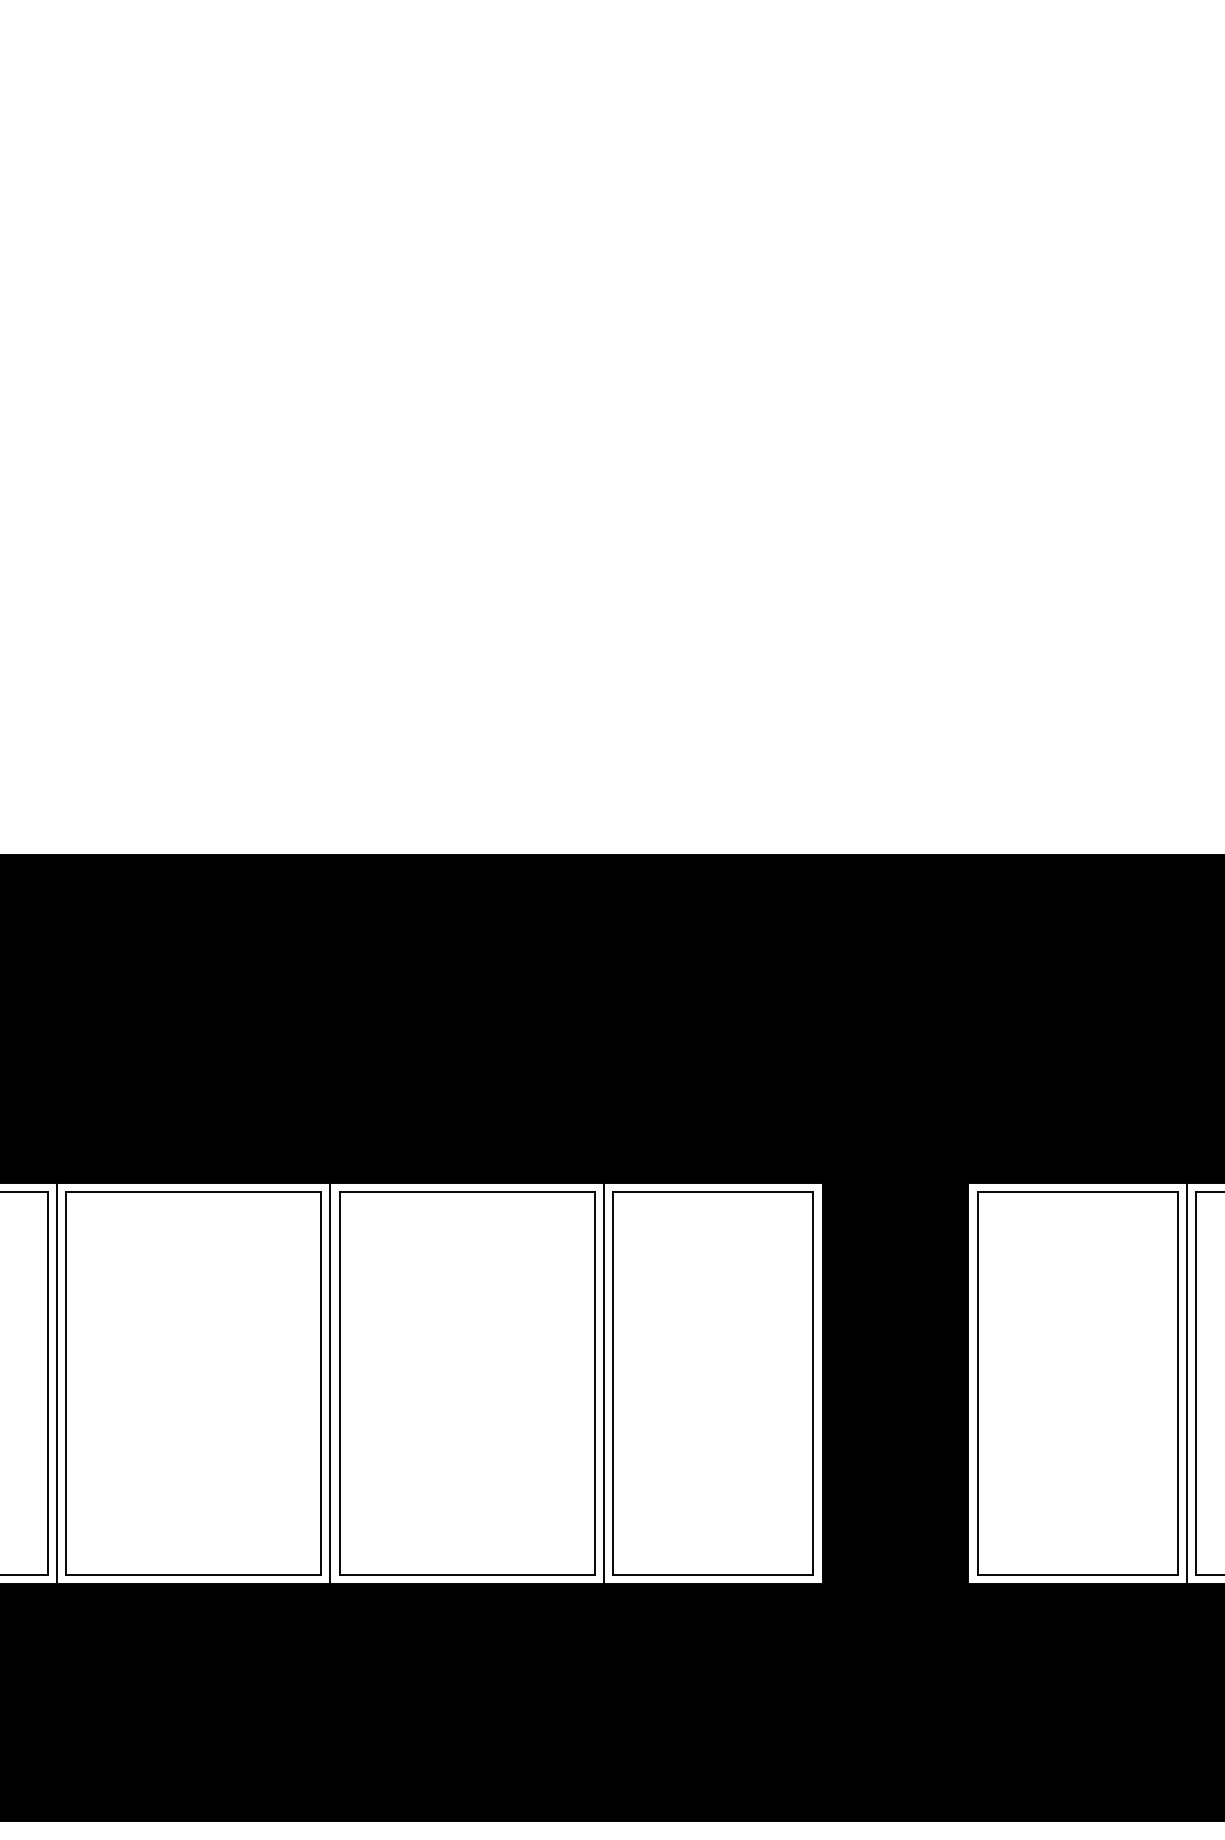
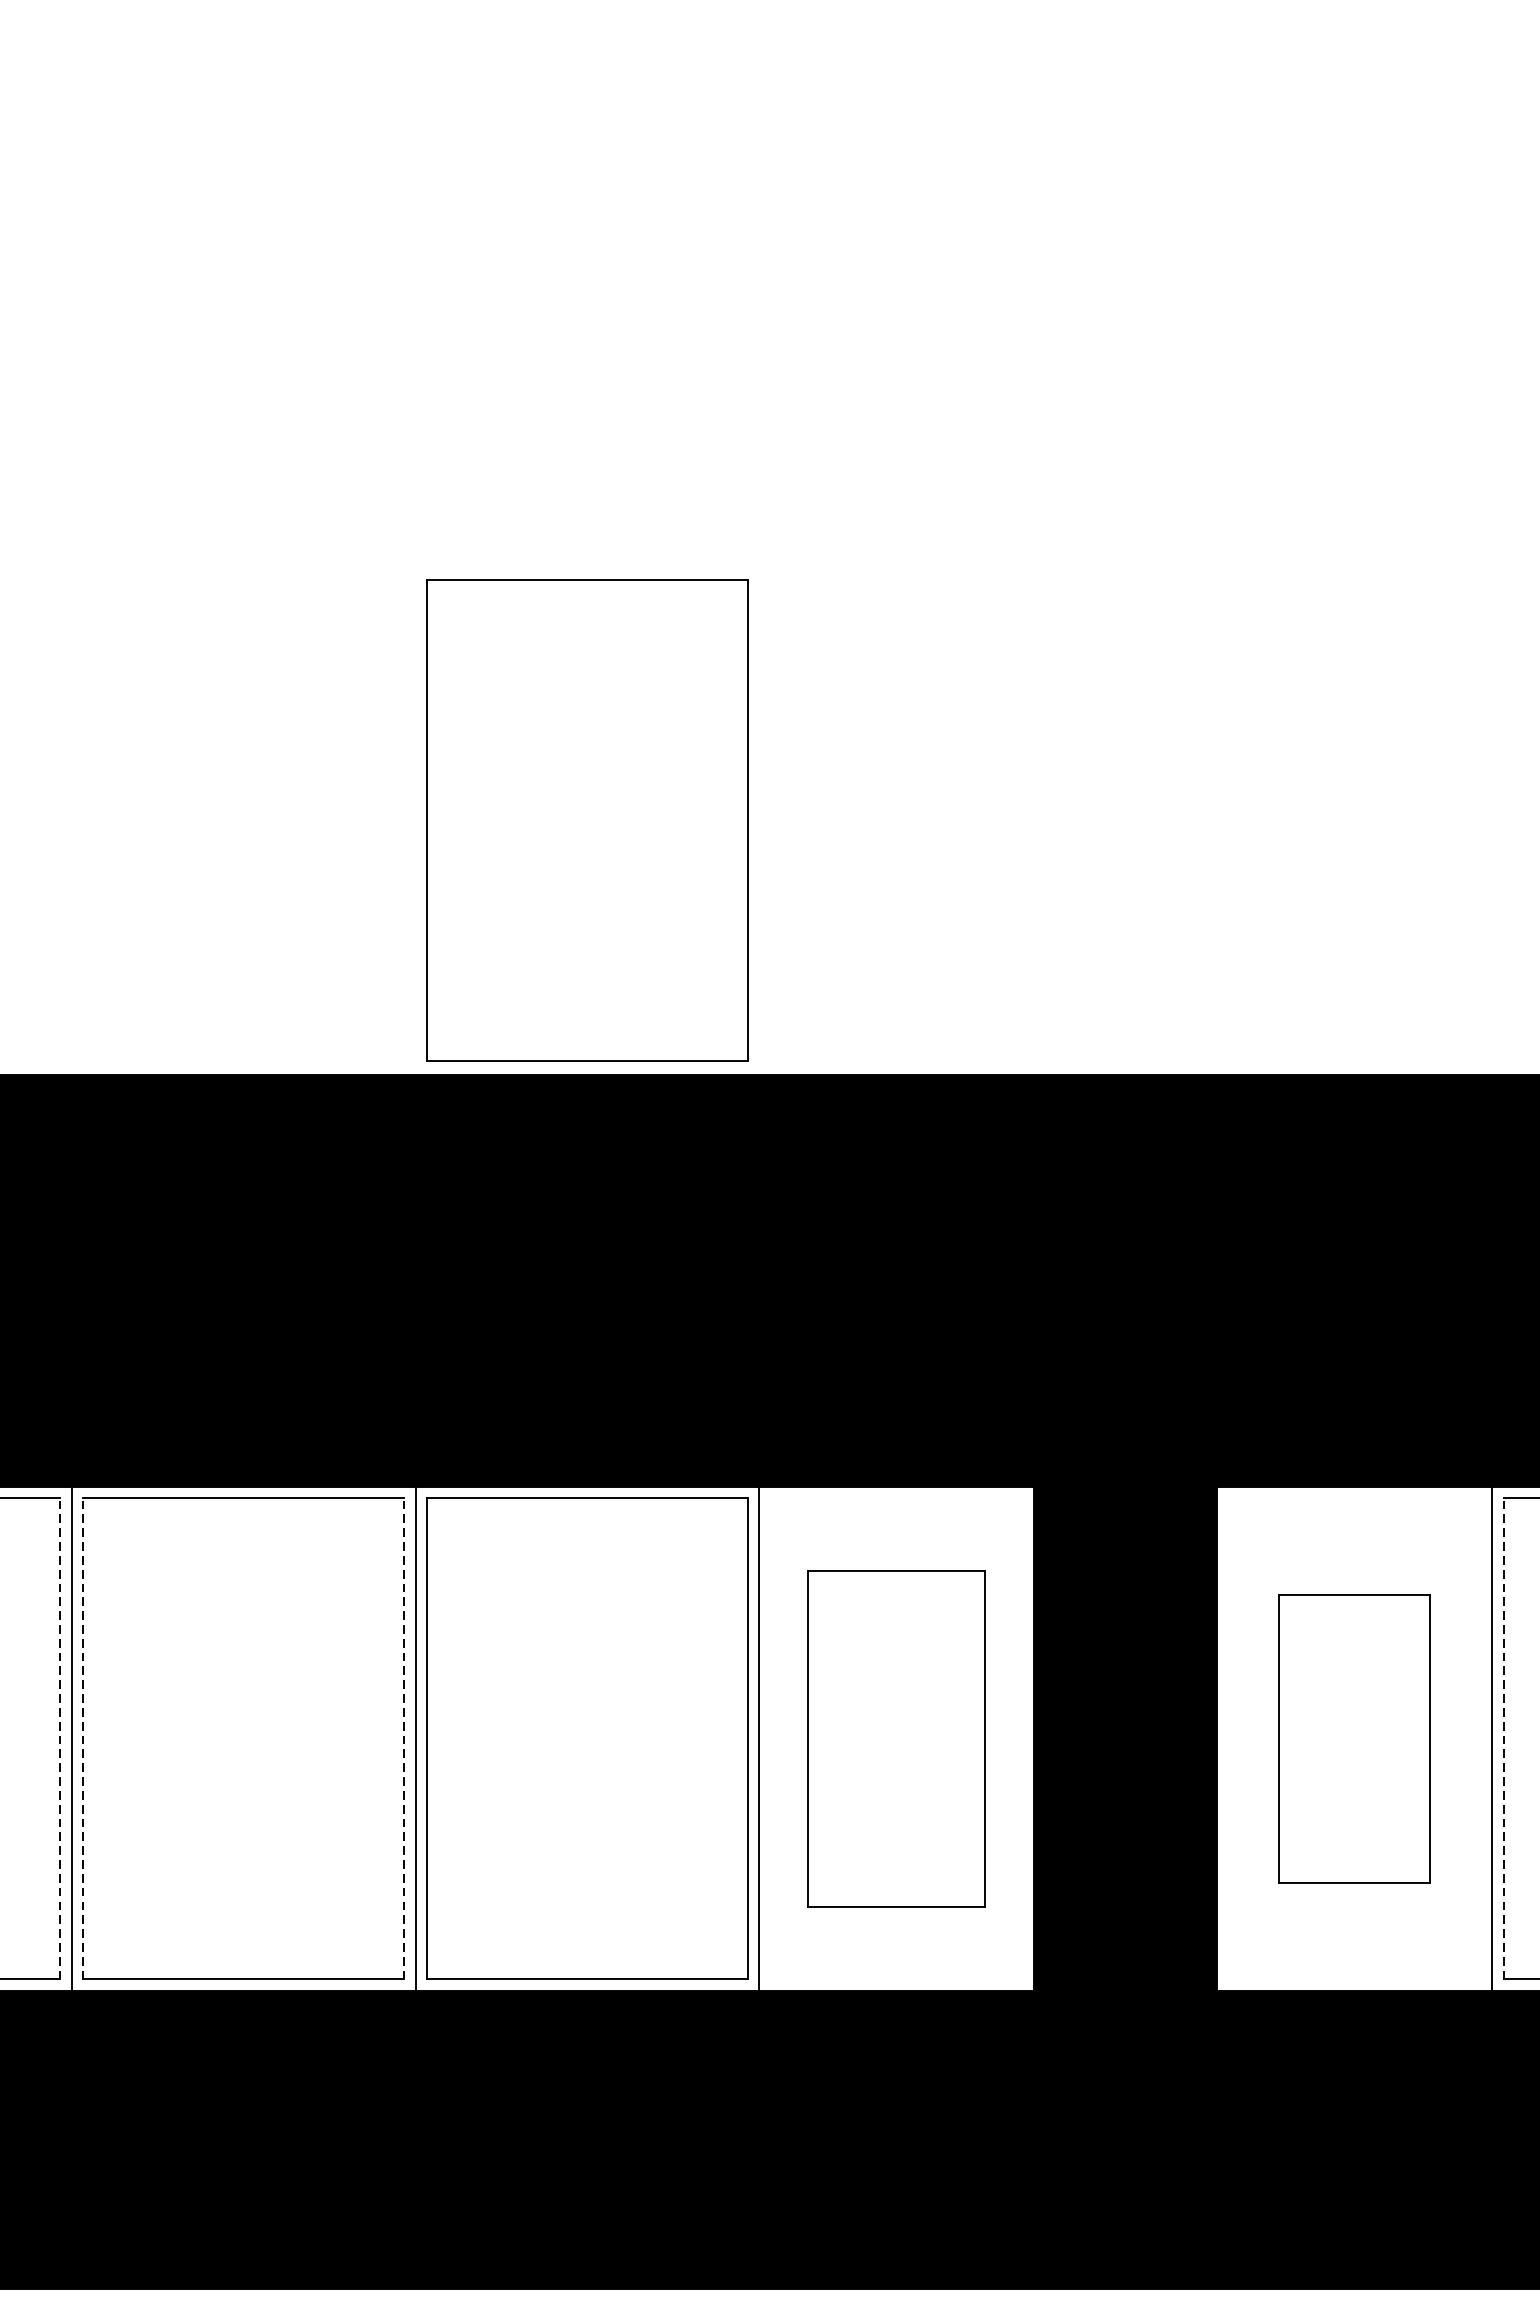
part: (467, 652) -> (587, 820), added
line: (47, 1382) -> (59, 1737), solid -> dashed
line: (66, 1382) -> (83, 1737), solid -> dashed
line: (321, 1382) -> (404, 1737), solid -> dashed
line: (1196, 1382) -> (1503, 1737), solid -> dashed
part: (712, 1383) -> (895, 1739), size x0.7
part: (1077, 1383) -> (1354, 1739), size x0.6

